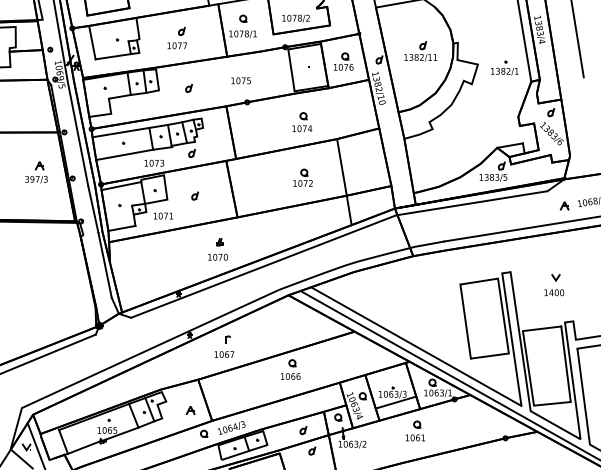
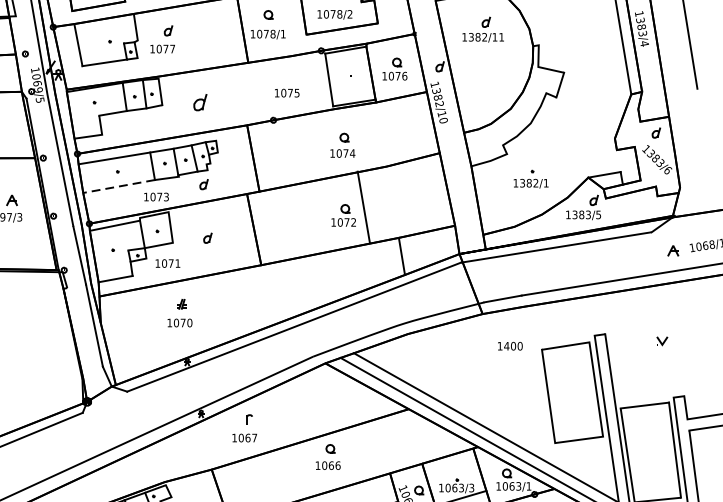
part: (176, 37) -> (161, 38), moved
part: (420, 51) -> (482, 29), moved
part: (504, 67) -> (530, 178), moved
text: (240, 80) -> (286, 92), moved
part: (188, 87) -> (199, 101), size x1.6
line: (124, 154) -> (118, 185), solid -> dashed
line: (341, 167) -> (363, 207), moved
part: (217, 249) -> (179, 313), moved
text: (554, 292) -> (510, 345), moved

